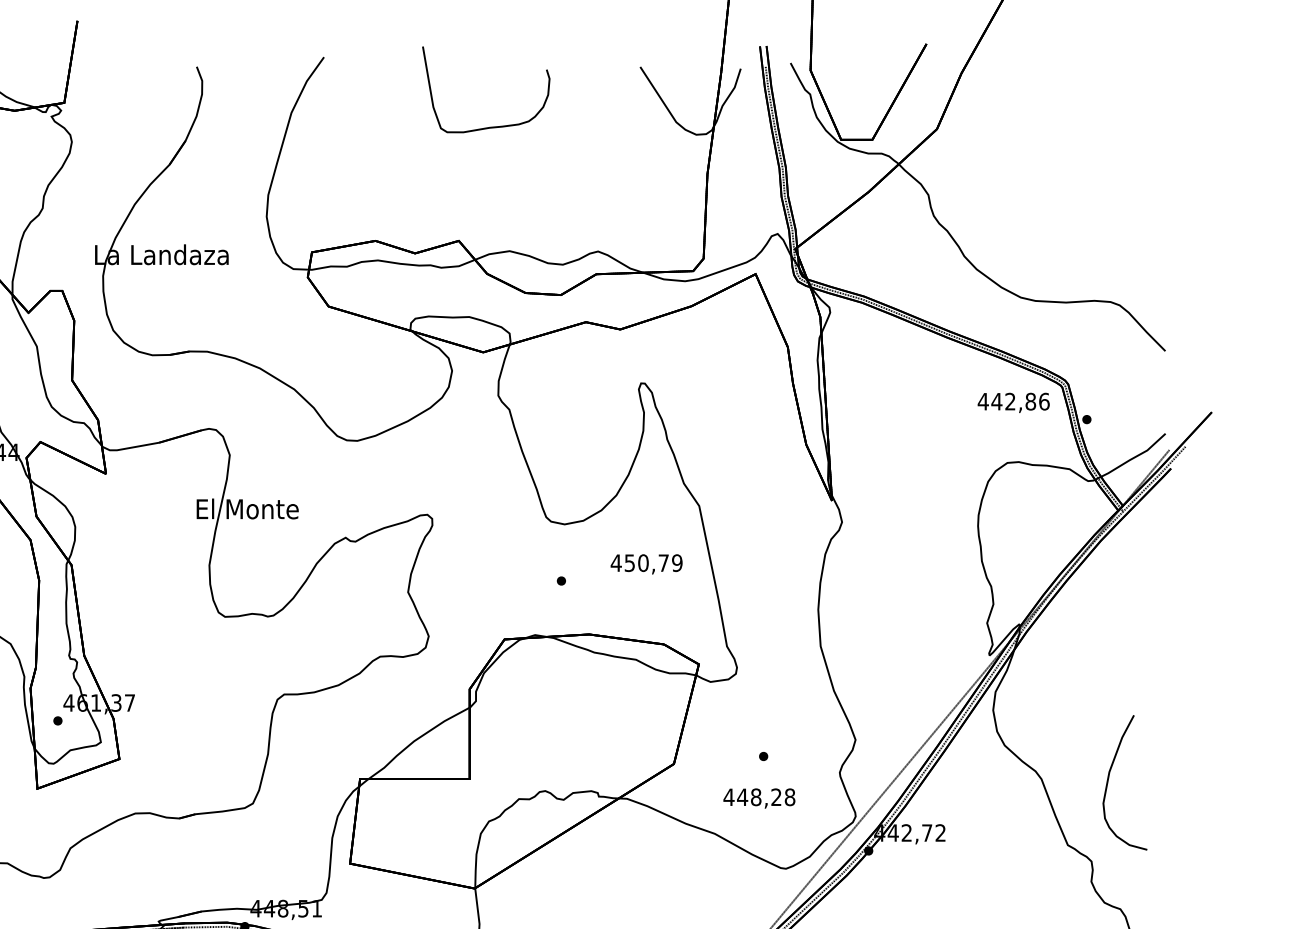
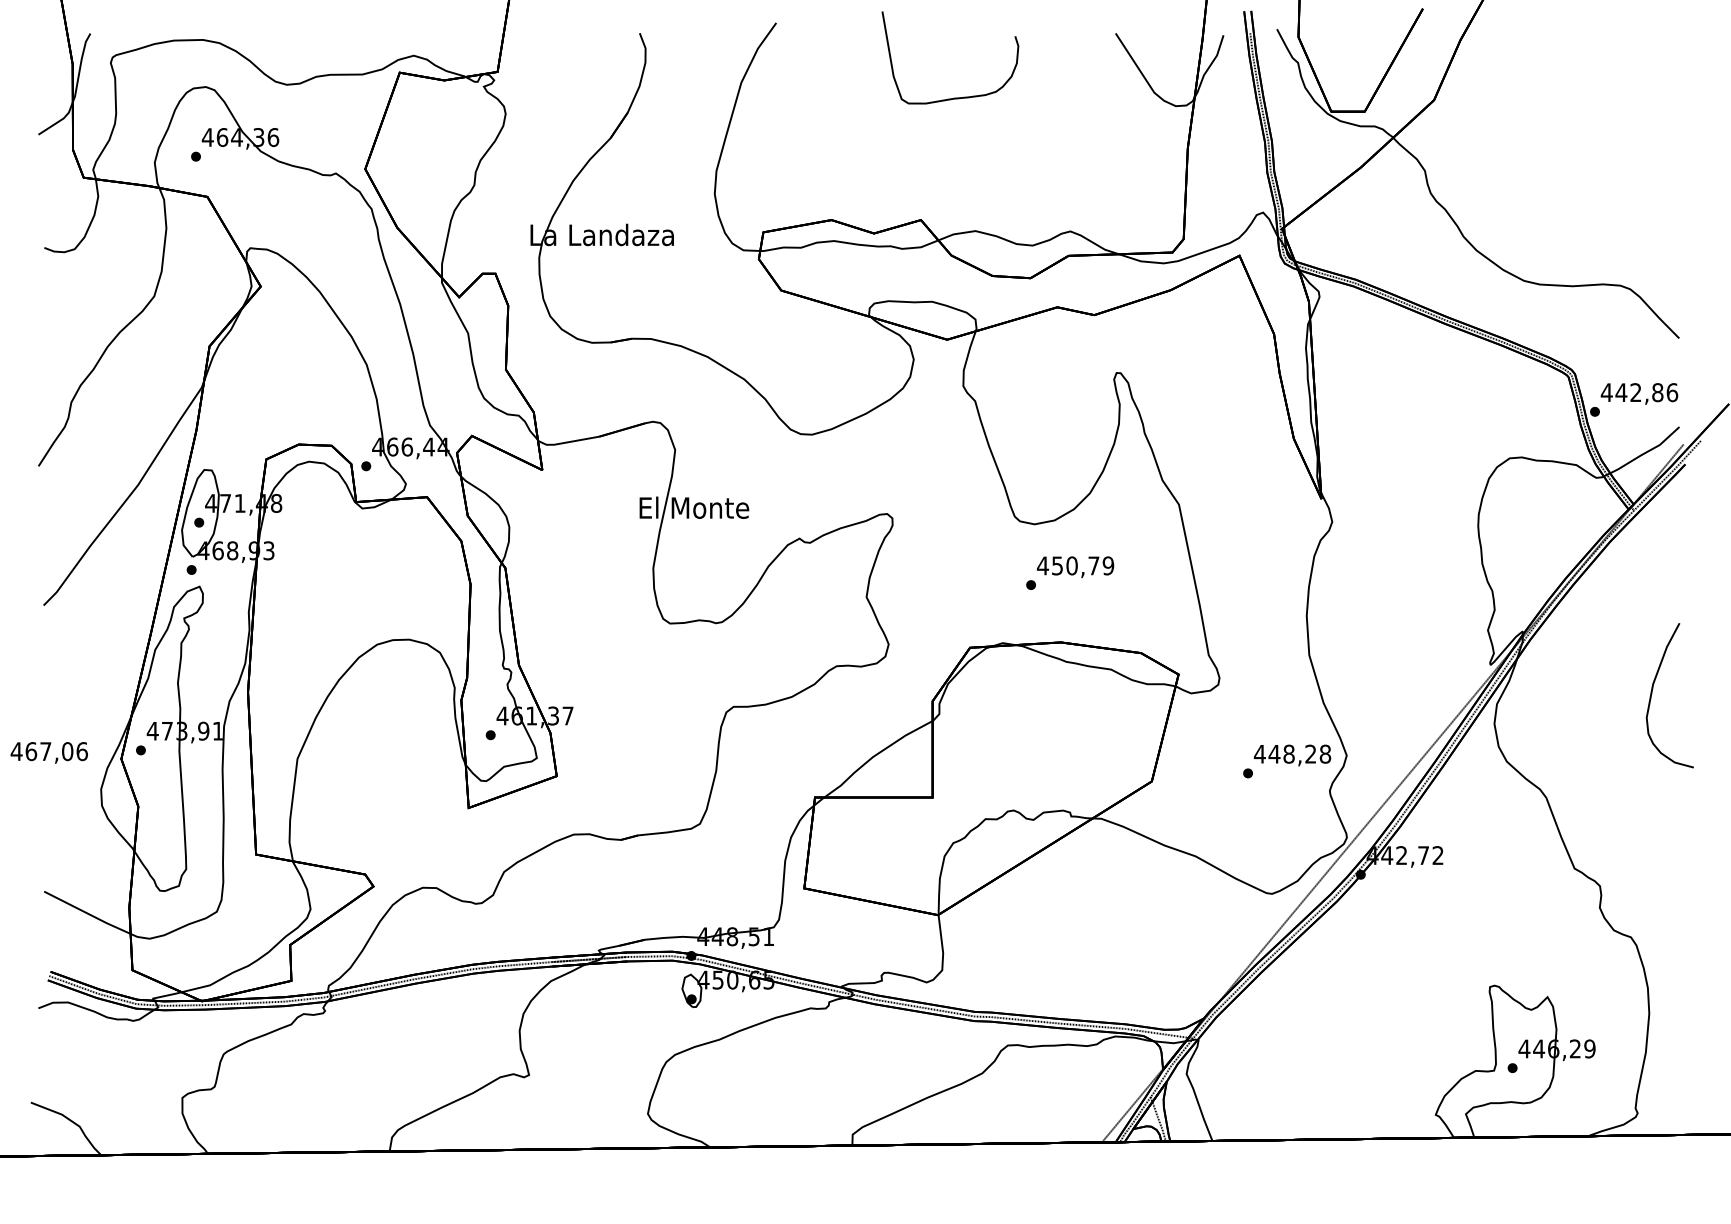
text: (1013, 402) -> (1639, 393), moved
text: (646, 563) -> (1075, 566), moved
curve: (1108, 781) -> (1652, 694), moved
text: (759, 798) -> (1292, 755), moved

